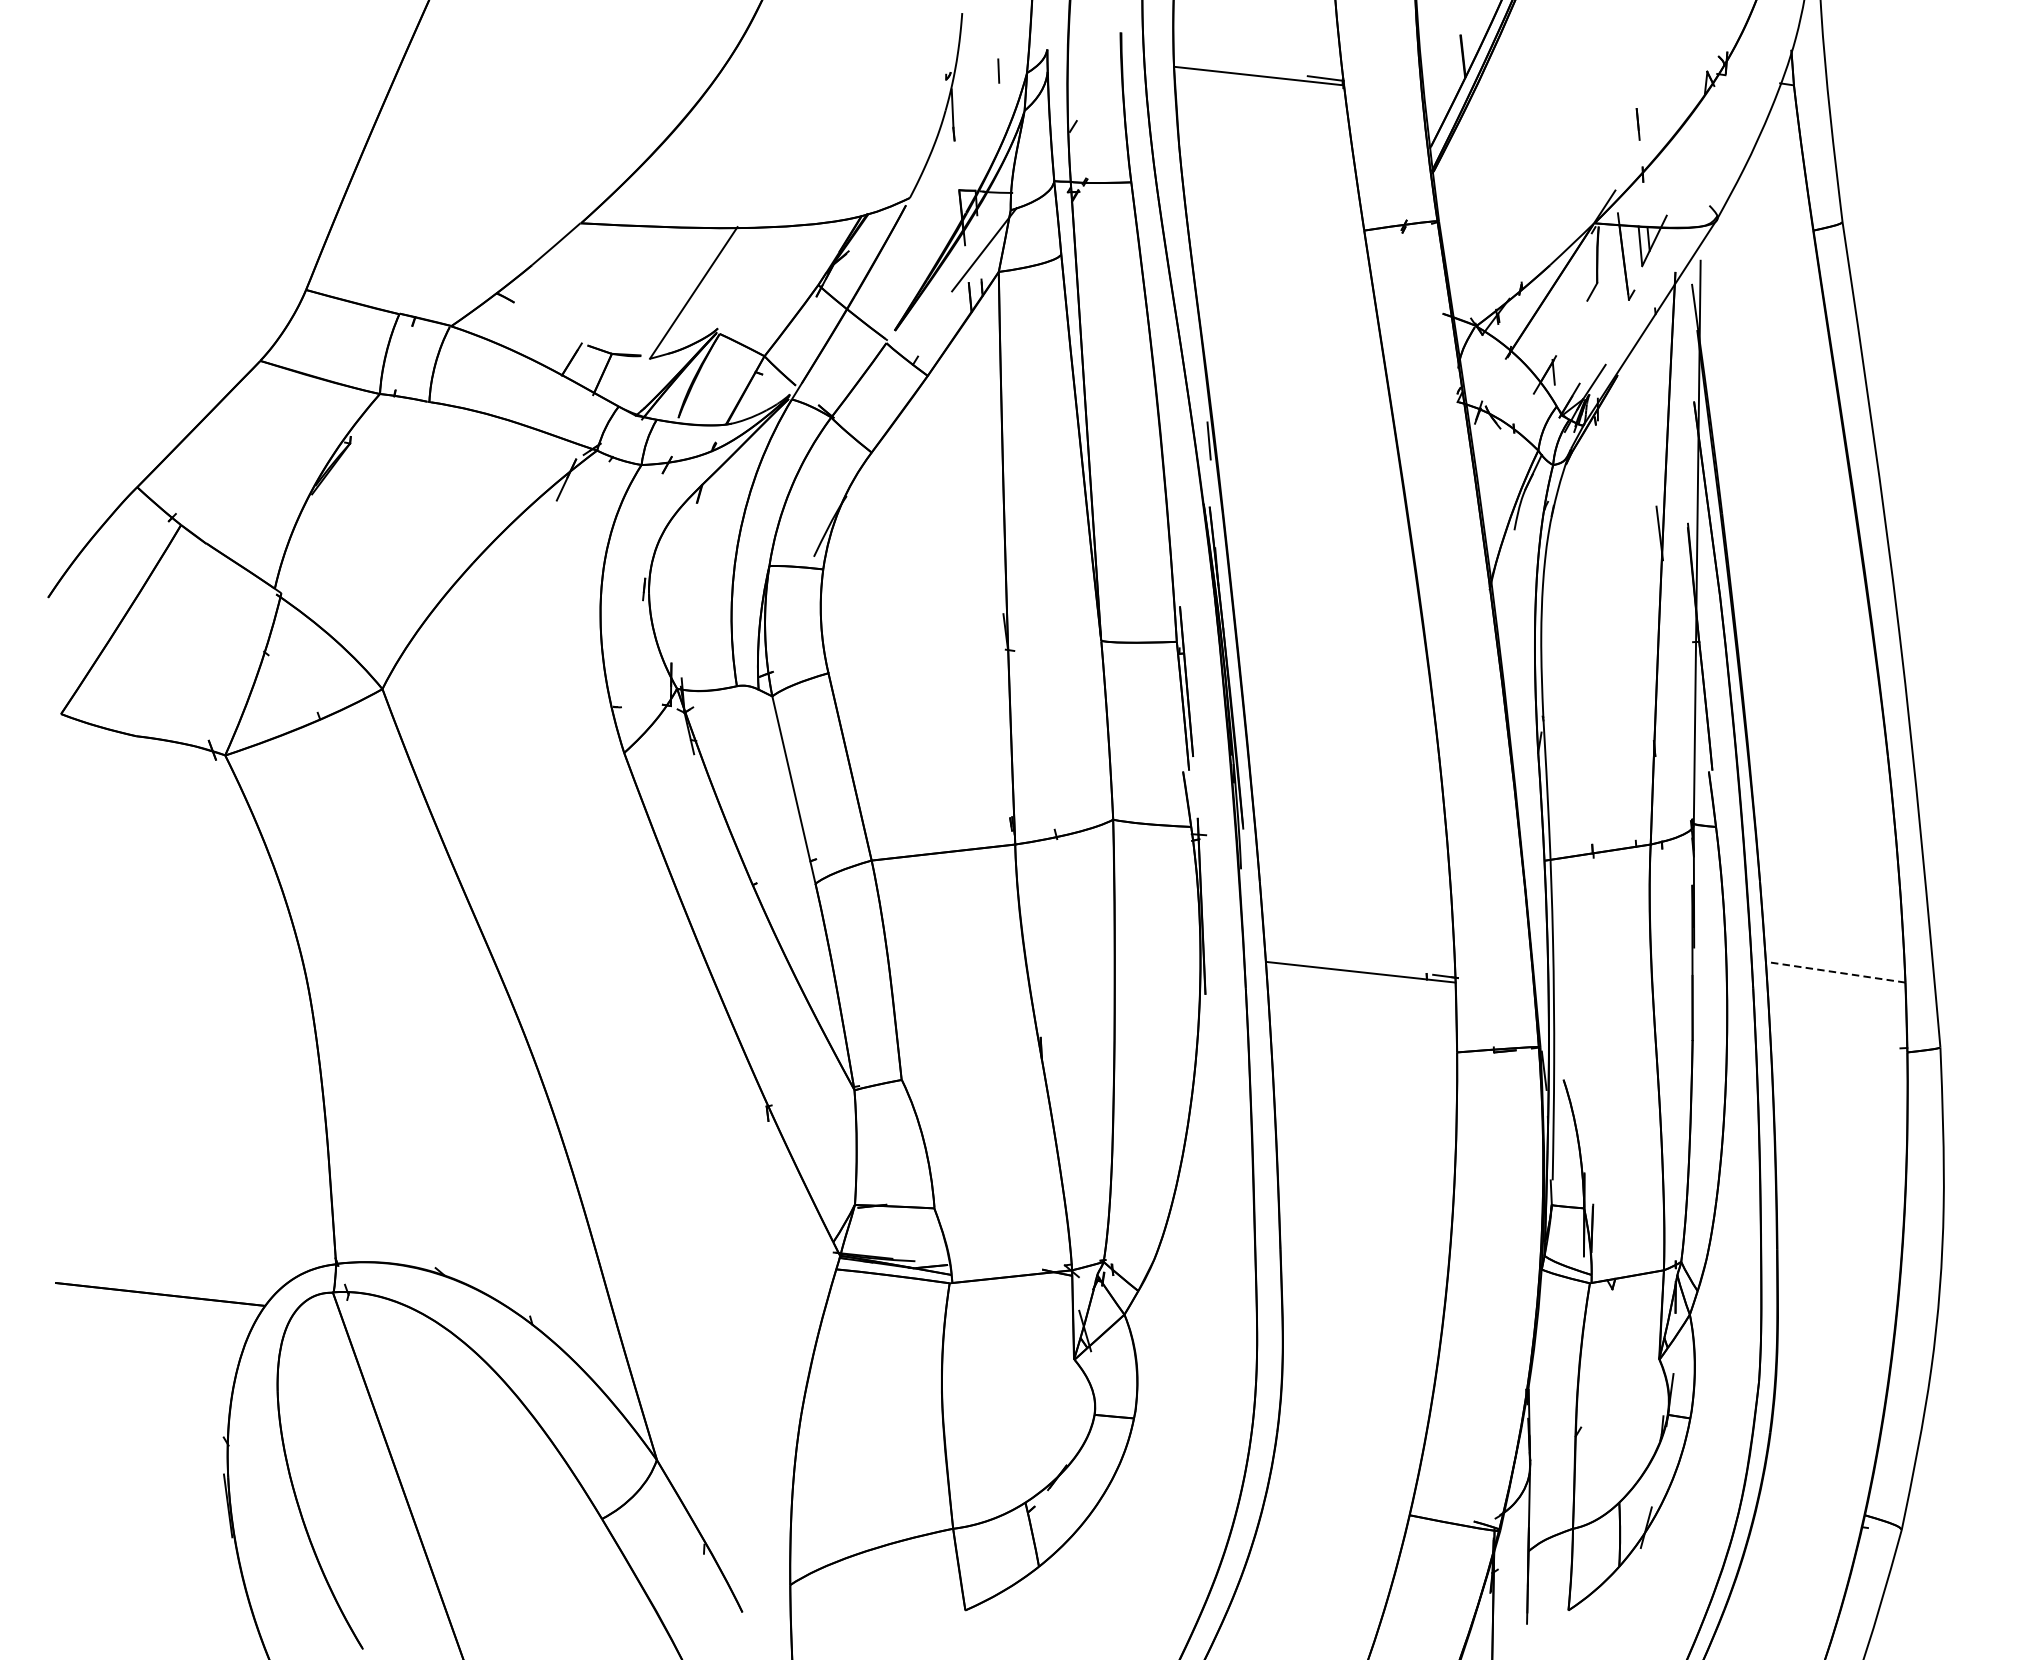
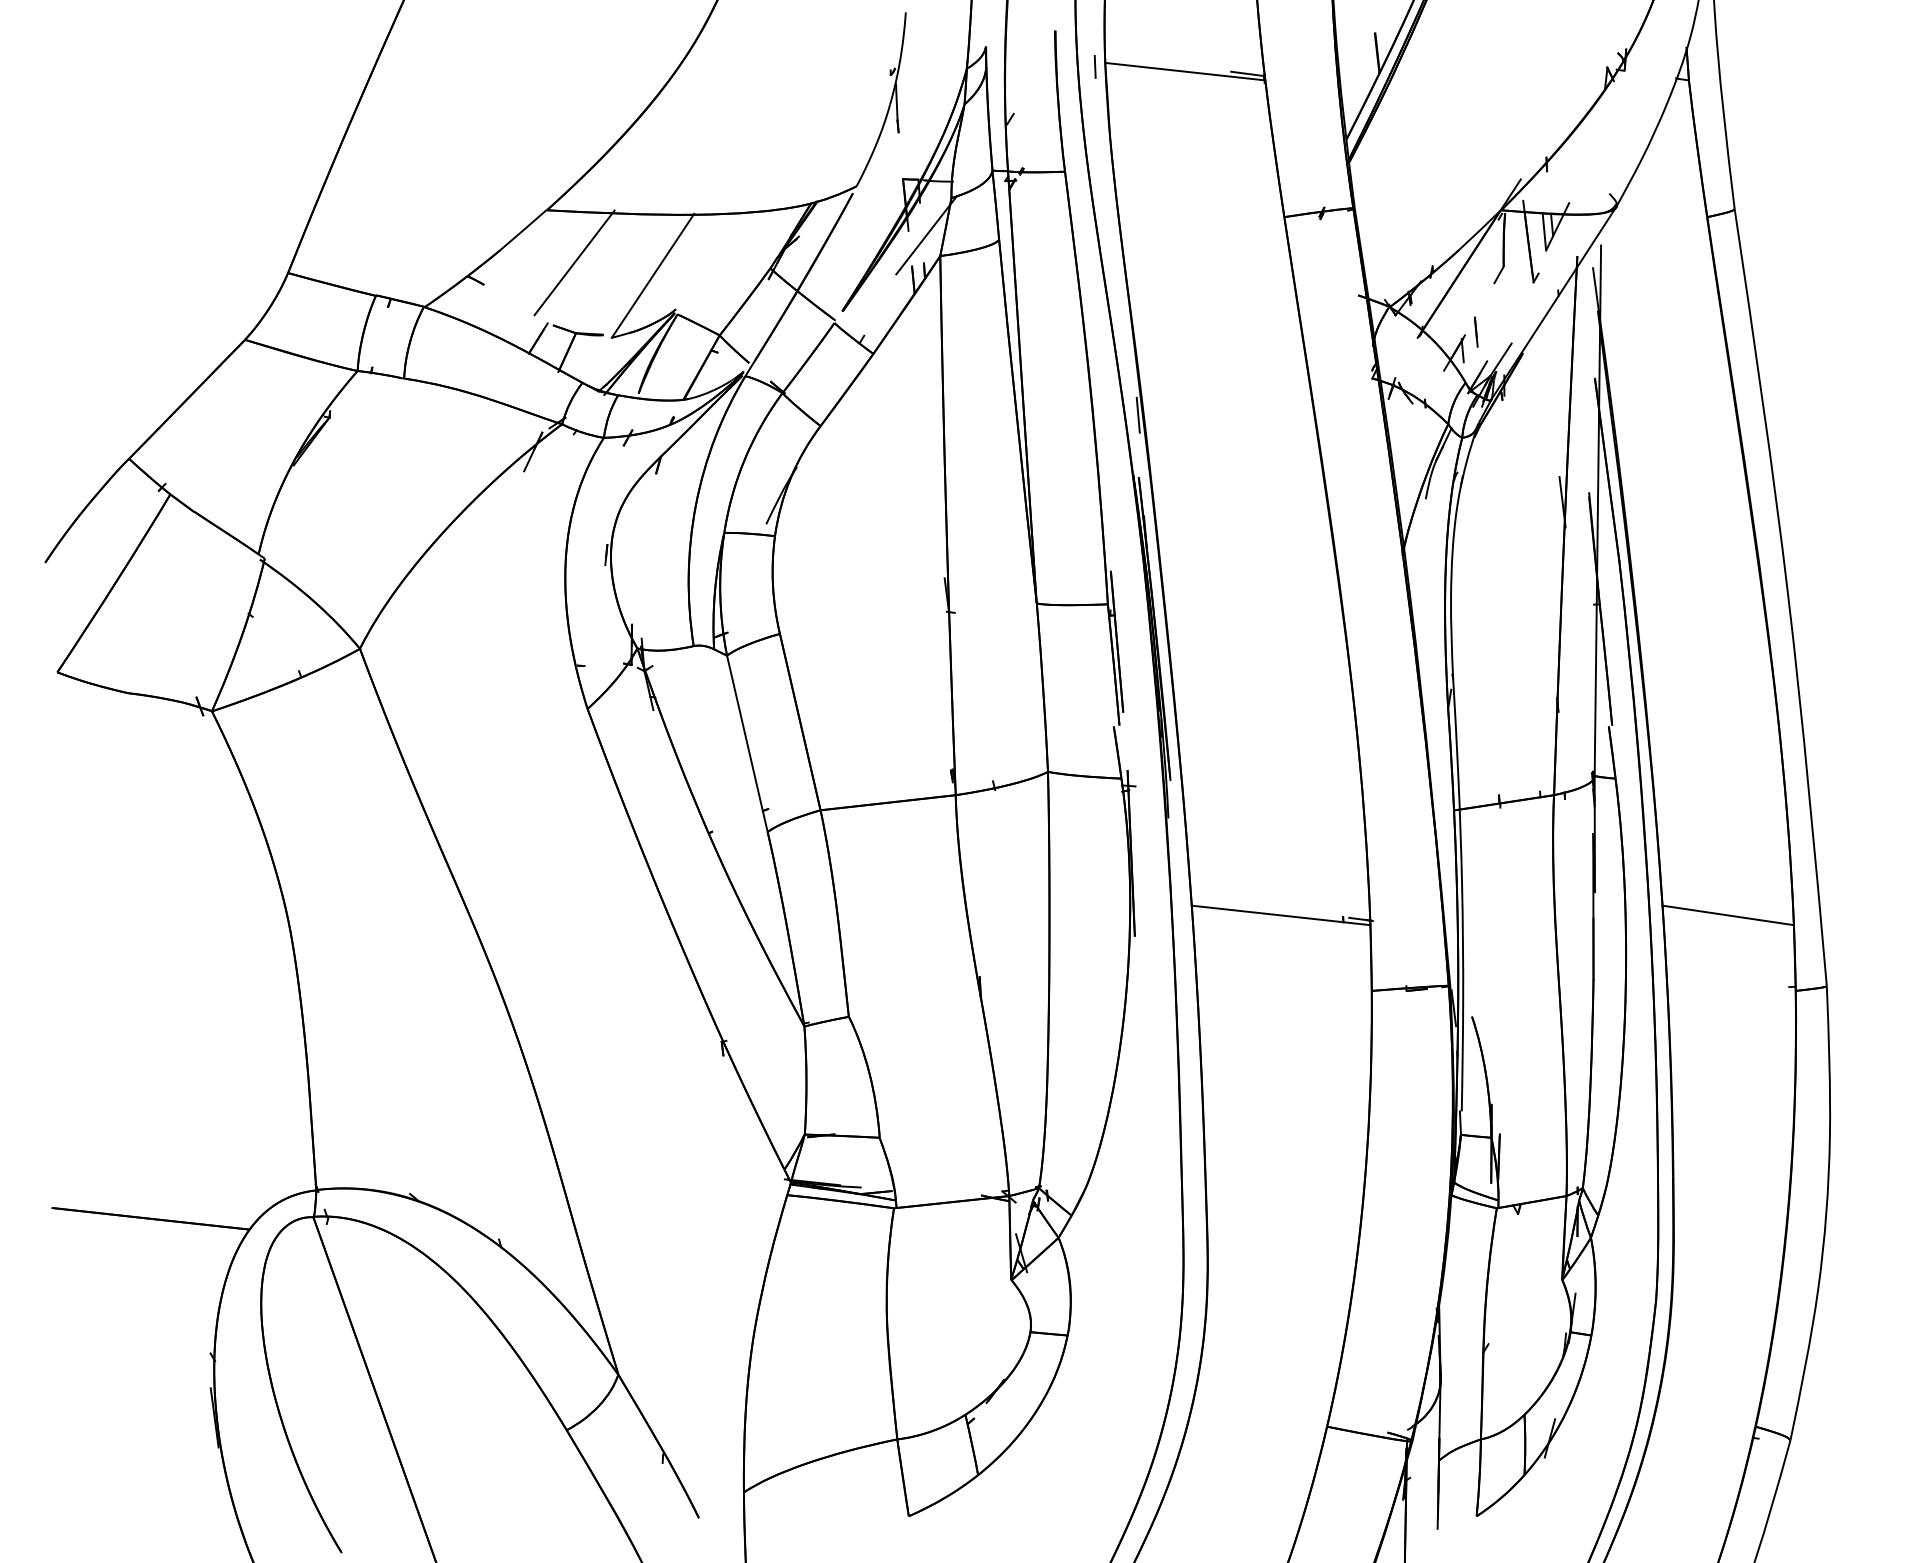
line: (997, 70) -> (1094, 66), moved
line: (1638, 123) -> (1476, 331), moved
line: (610, 278) -> (574, 262), added
line: (1834, 972) -> (1727, 915), dashed -> solid

